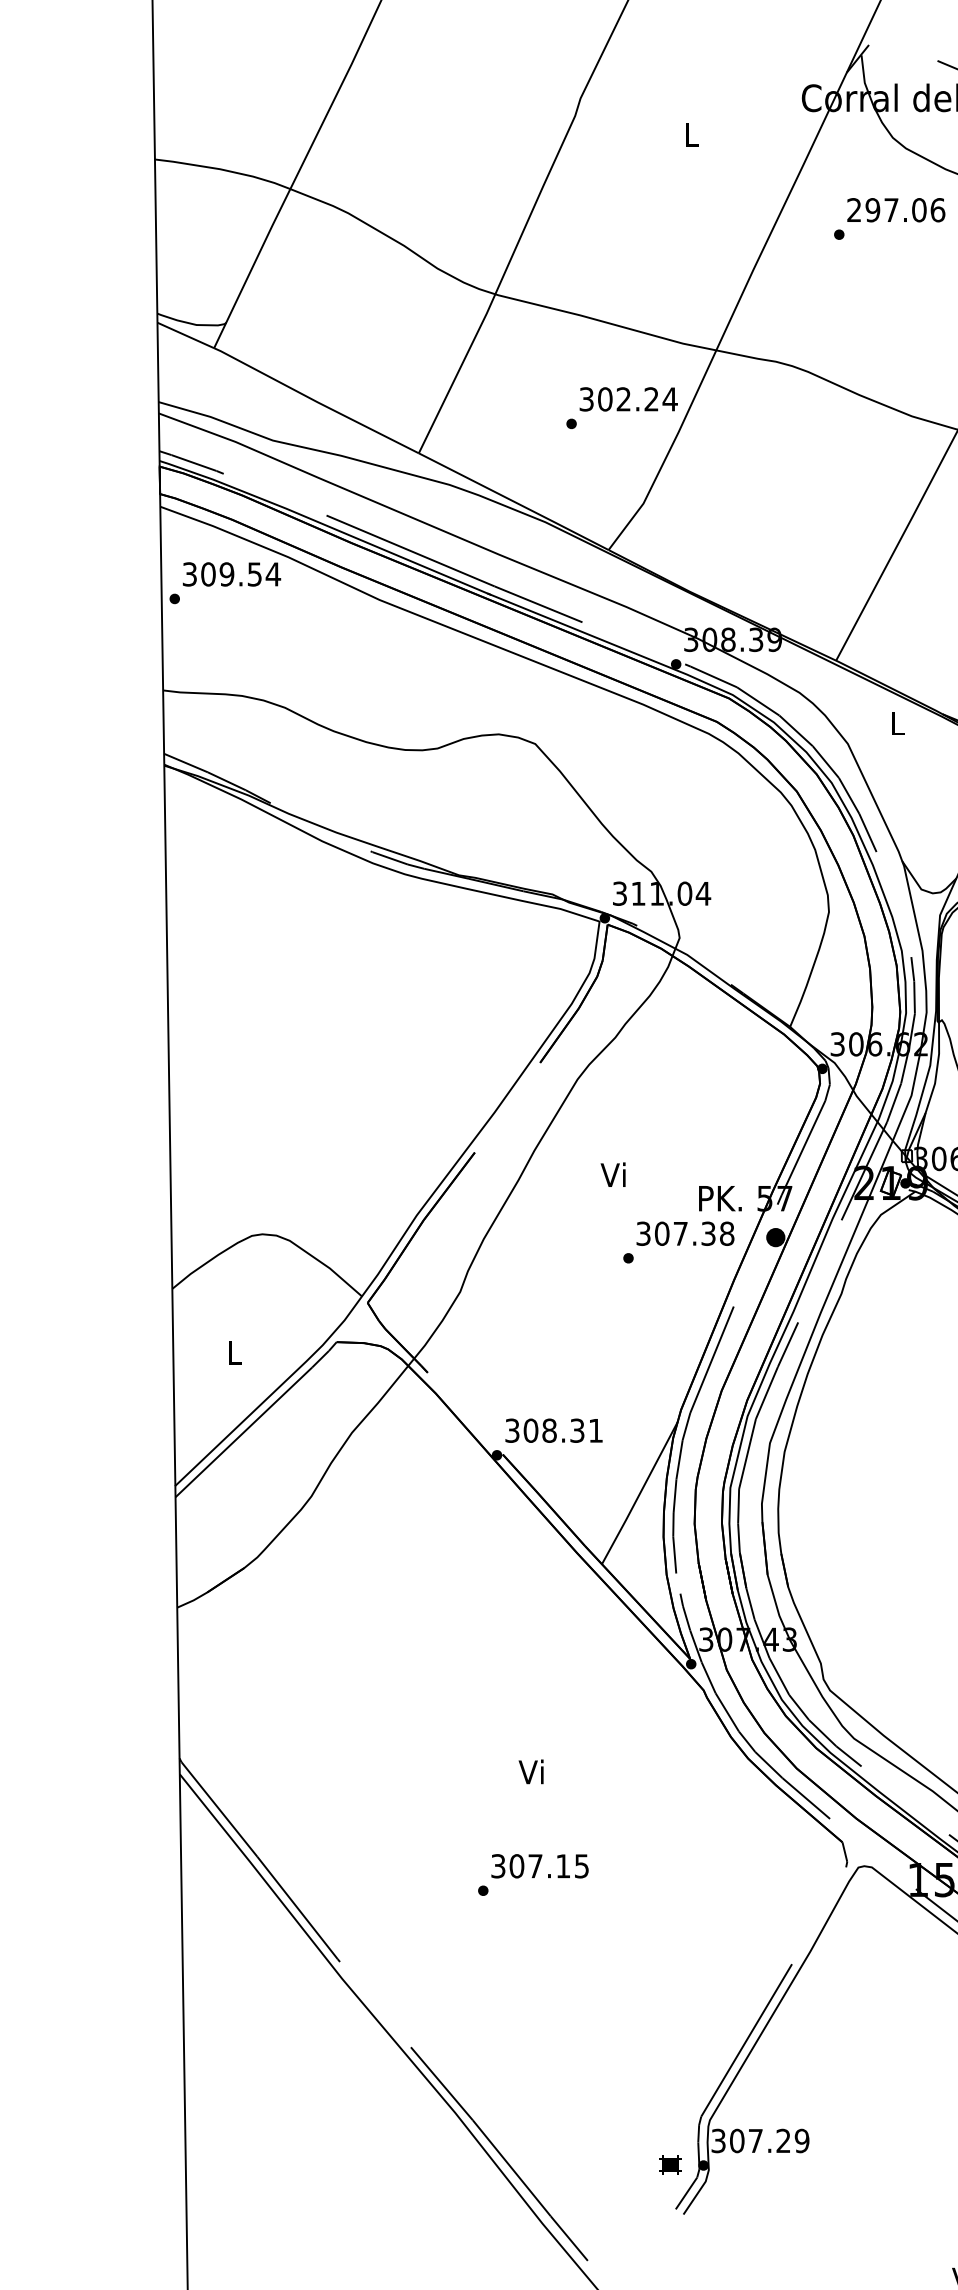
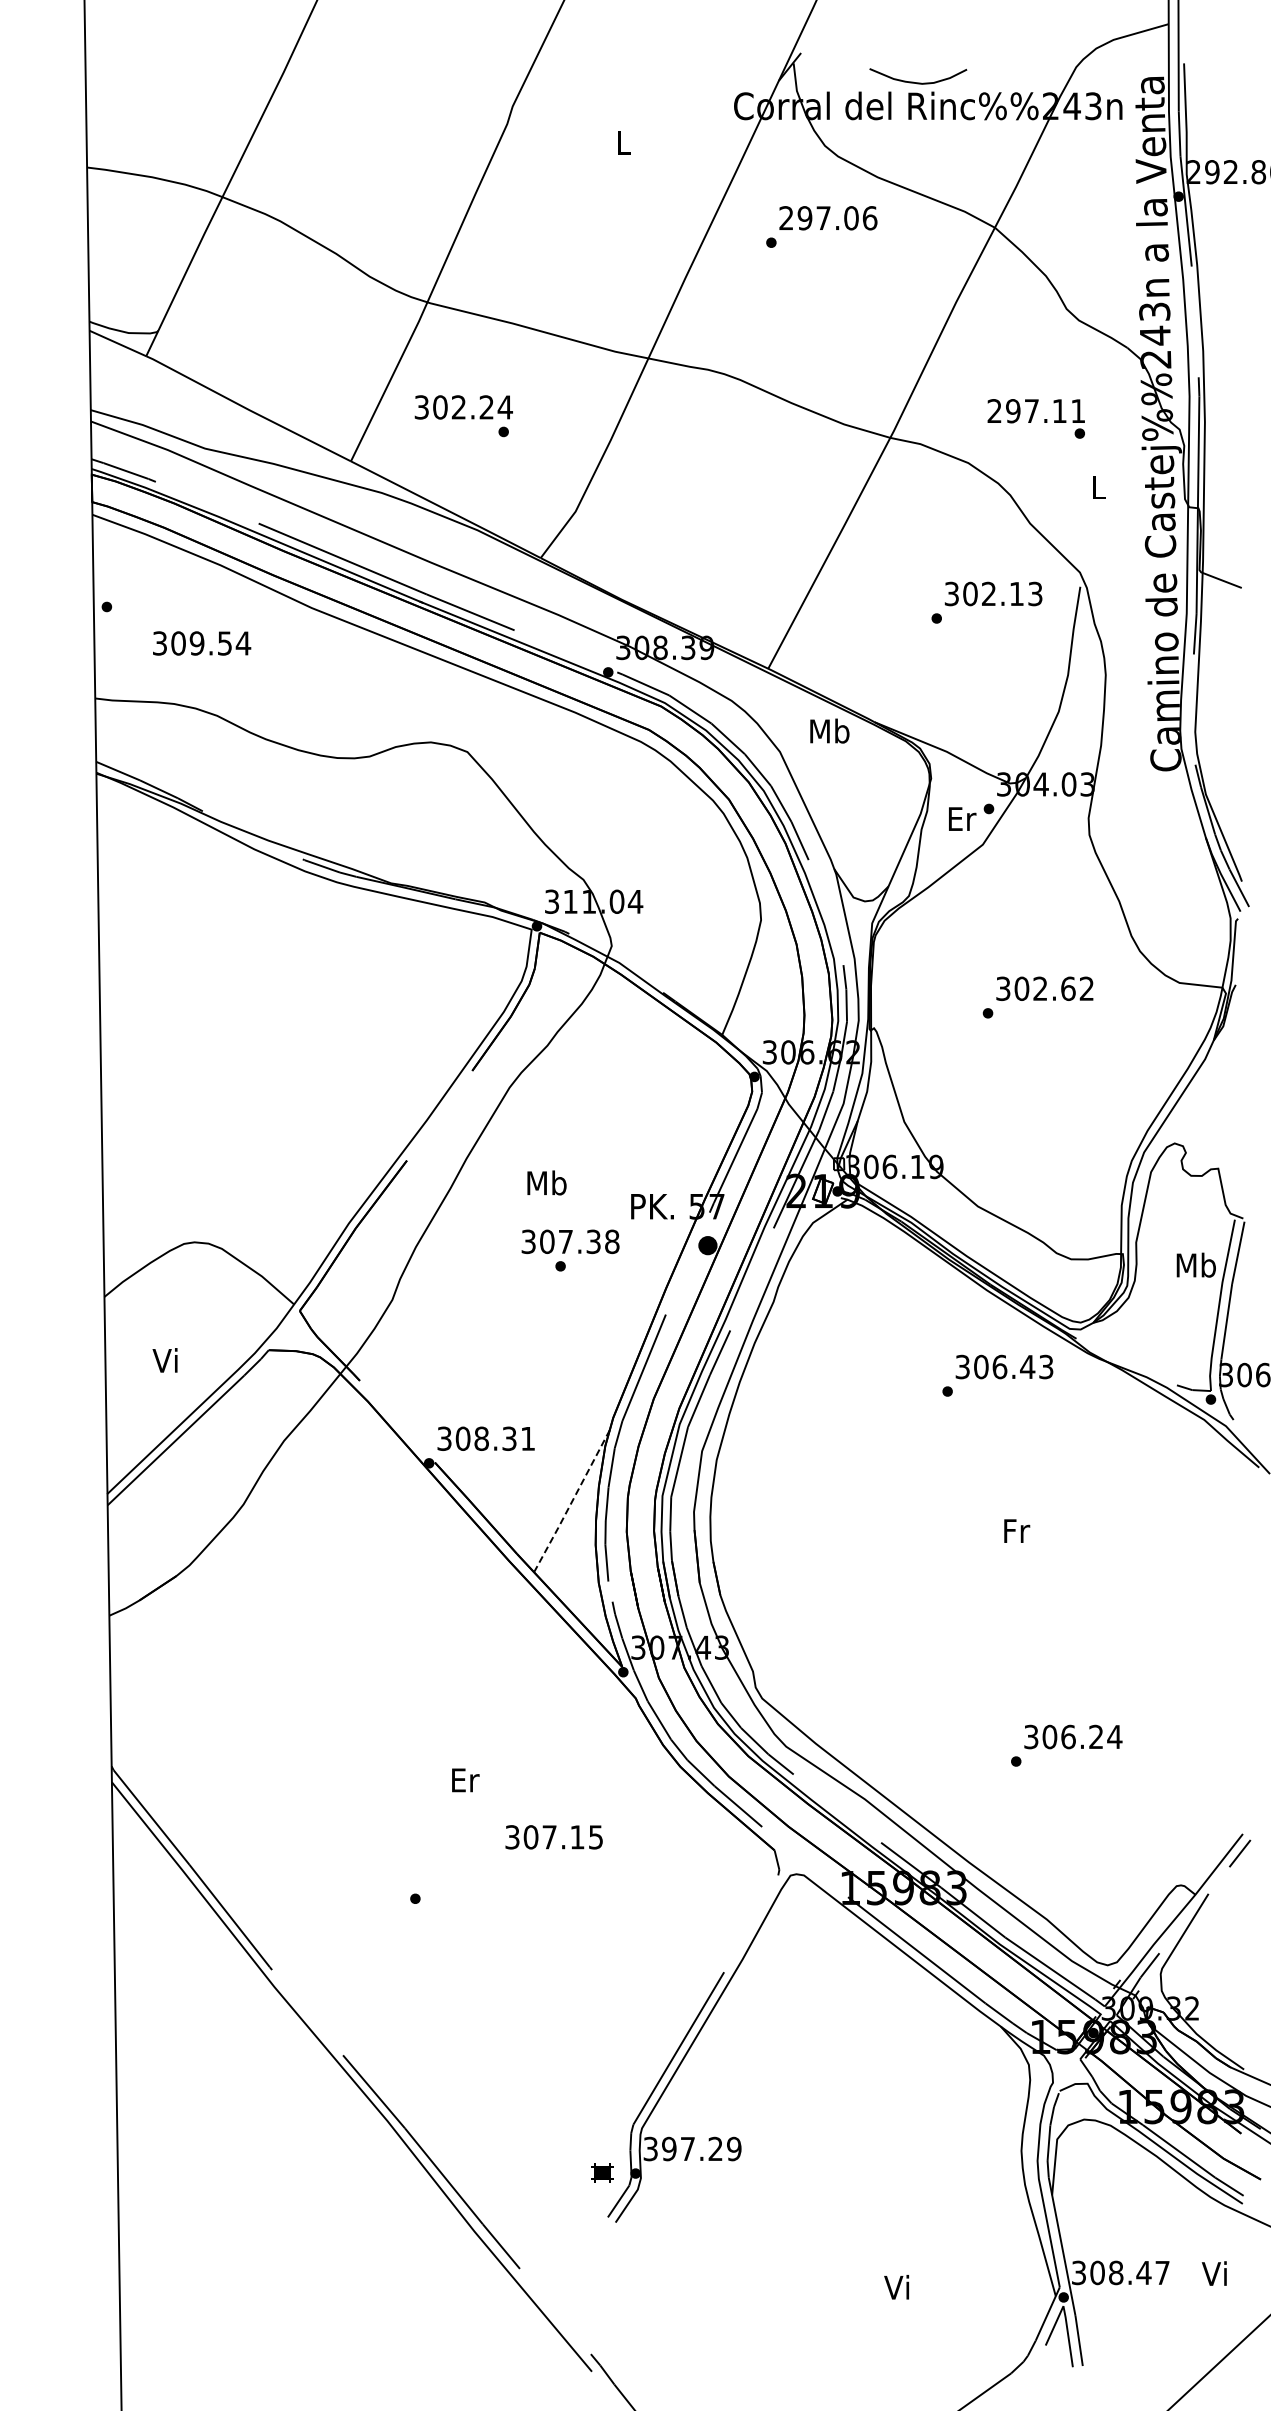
text: (628, 399) -> (463, 407), moved
text: (232, 574) -> (202, 643), moved
text: (897, 722) -> (829, 730), L -> Mb
text: (614, 1174) -> (546, 1182), Vi -> Mb
text: (685, 1233) -> (570, 1241), moved
text: (232, 1352) -> (164, 1360), L -> Vi
line: (640, 1493) -> (572, 1501), solid -> dashed
text: (532, 1771) -> (464, 1779), Vi -> Er
text: (539, 1866) -> (553, 1837), moved
text: (737, 2141) -> (669, 2149), 307.29 -> 397.29

